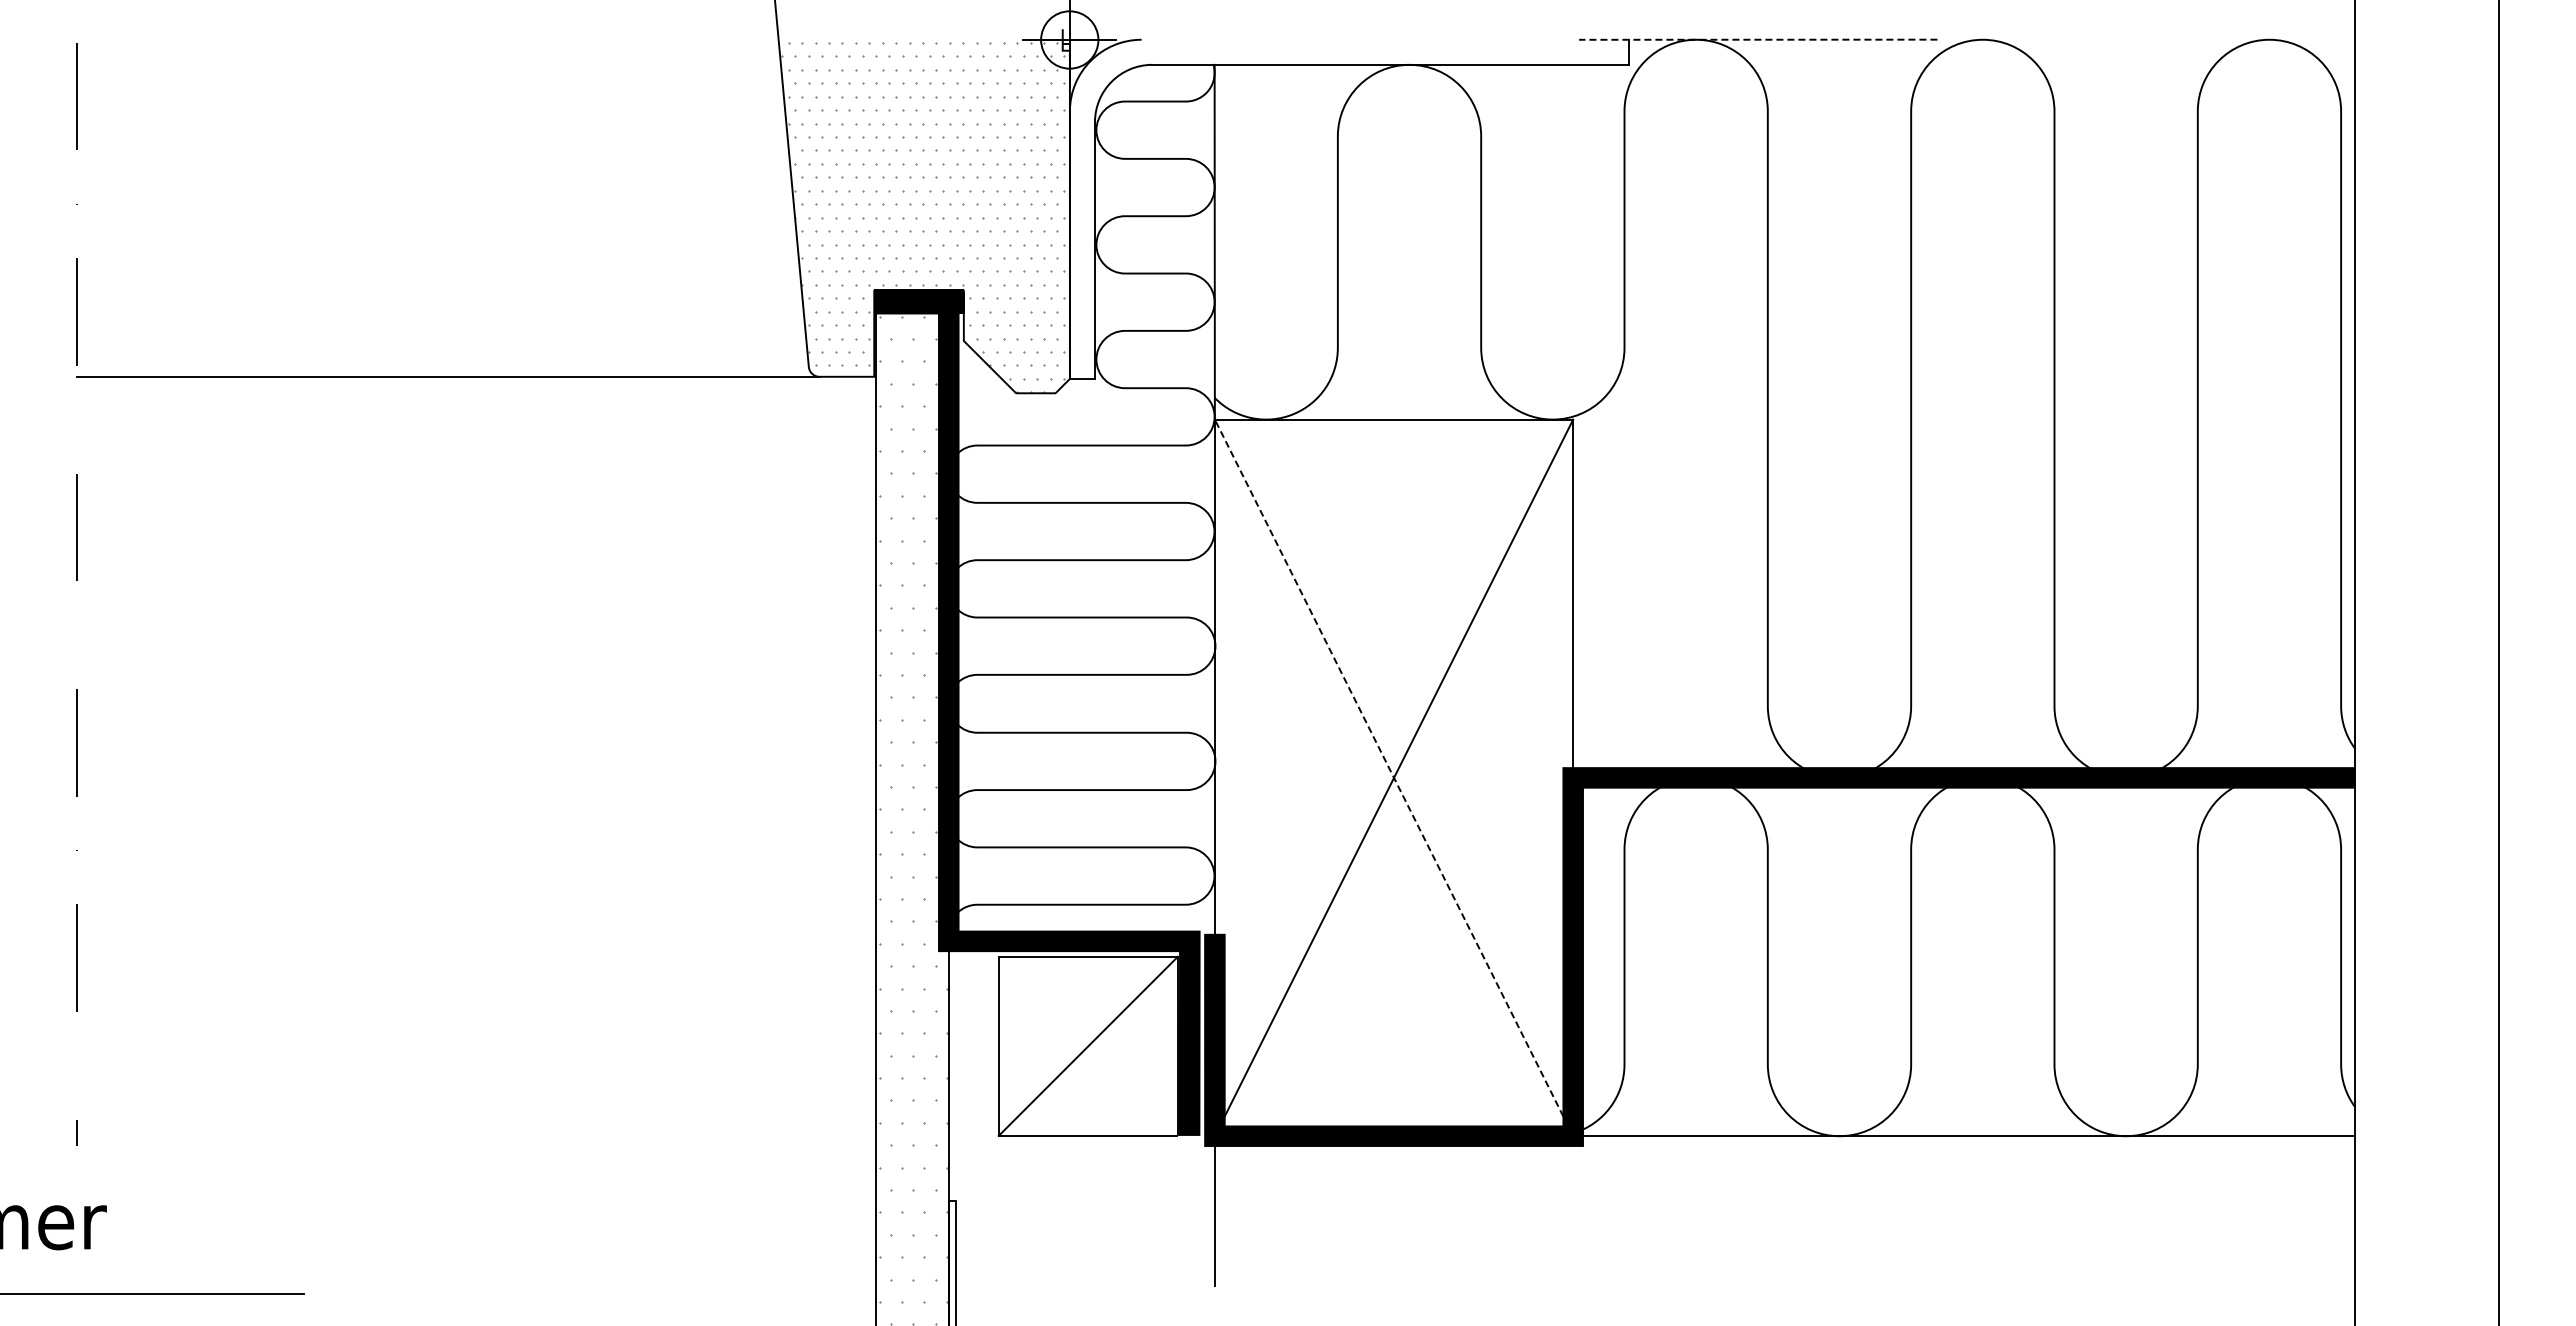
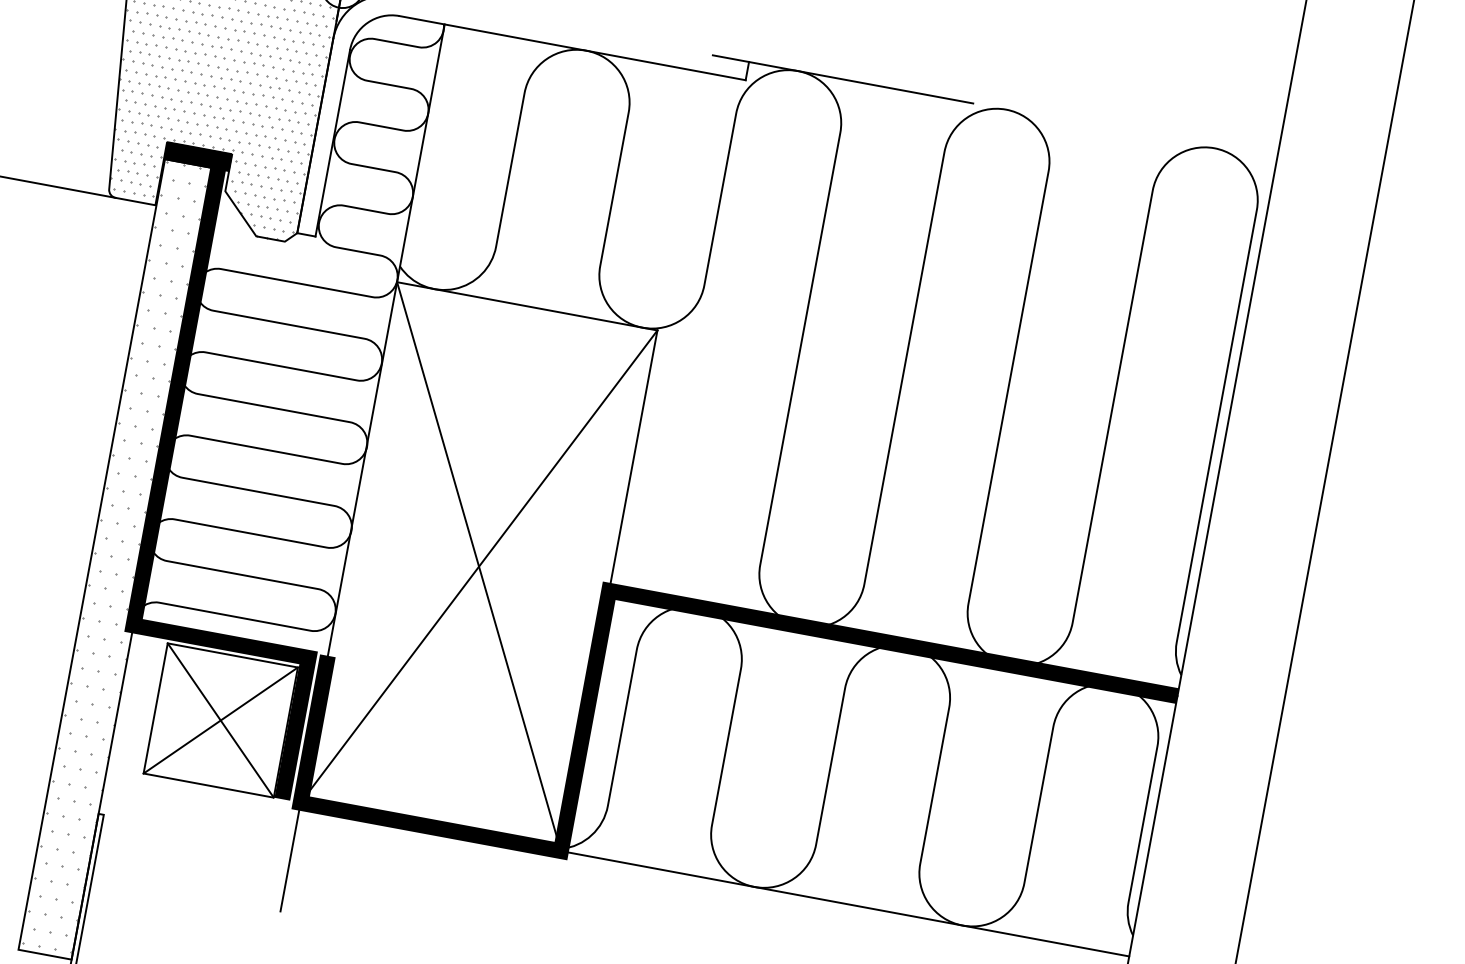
line: (1757, 39) -> (842, 79), dashed -> solid
line: (1394, 777) -> (479, 566), dashed -> solid
line: (1087, 1045) -> (220, 719), added

